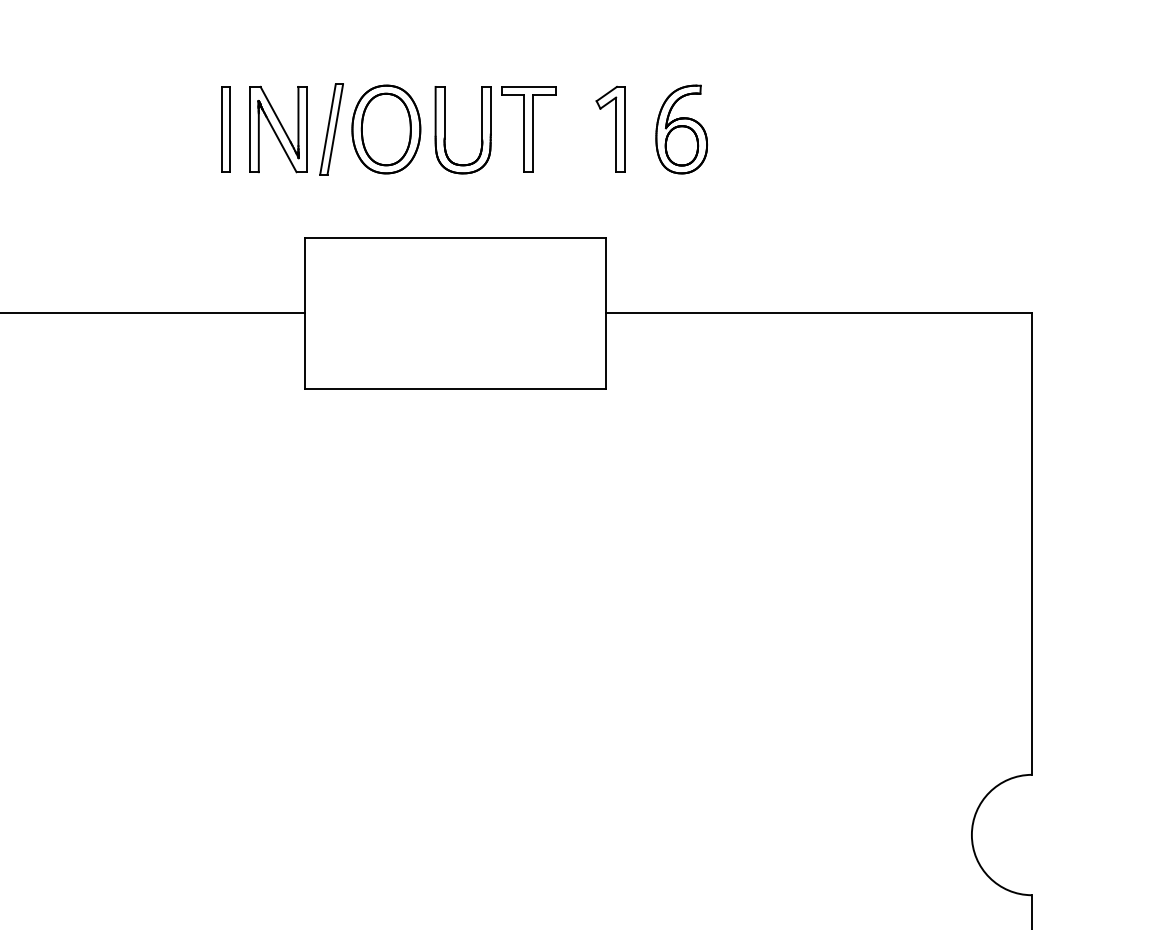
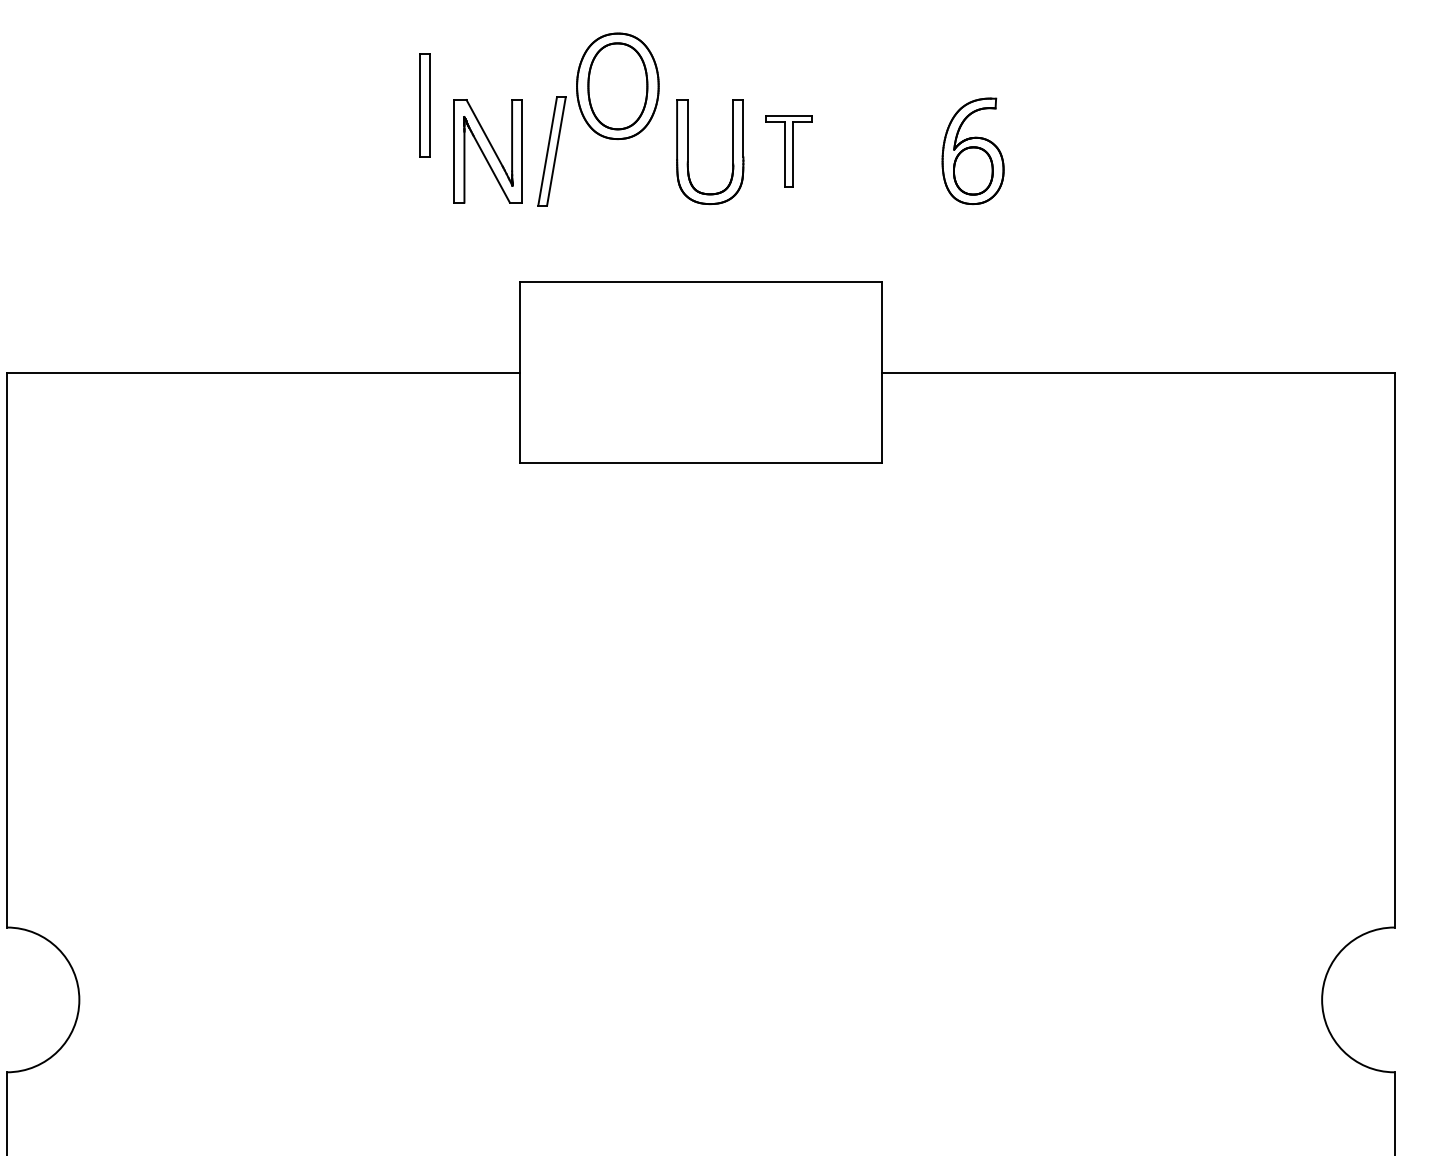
part: (386, 128) -> (617, 85), moved
part: (225, 129) -> (424, 105), moved
part: (528, 129) -> (788, 151), size x0.7
part: (615, 129) -> (893, 151), removed

